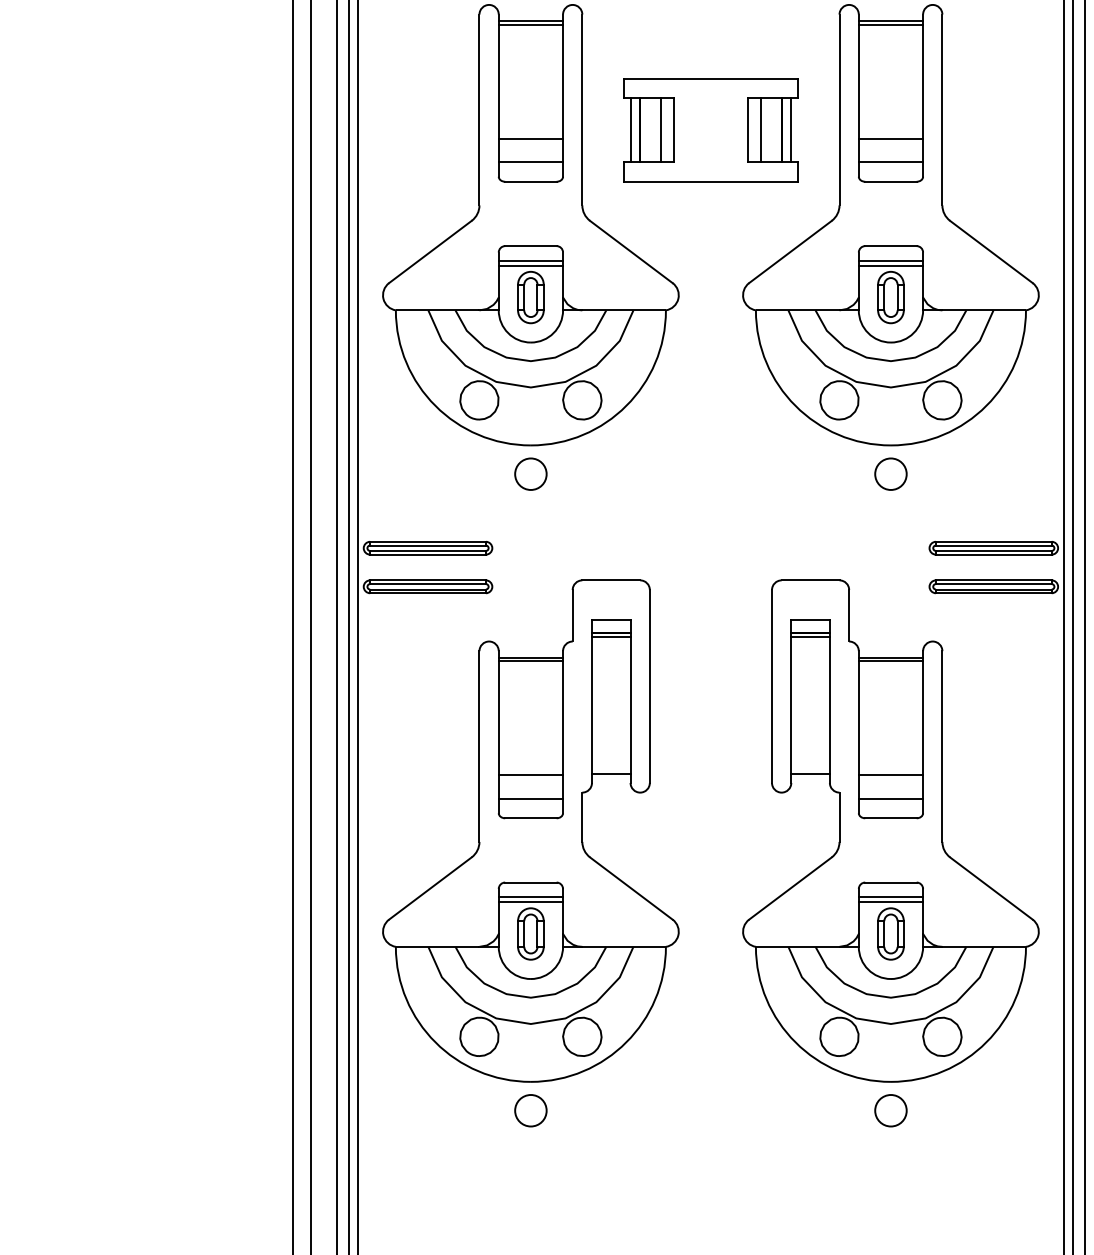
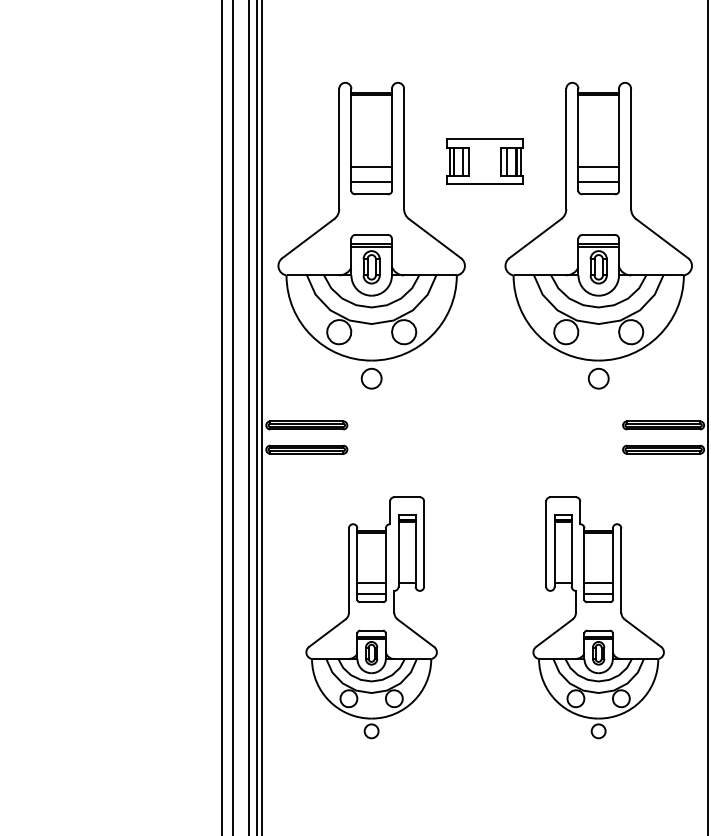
part: (709, 129) -> (484, 161), size x0.7
part: (530, 852) -> (371, 617), size x0.7
part: (890, 852) -> (598, 617), size x0.7

